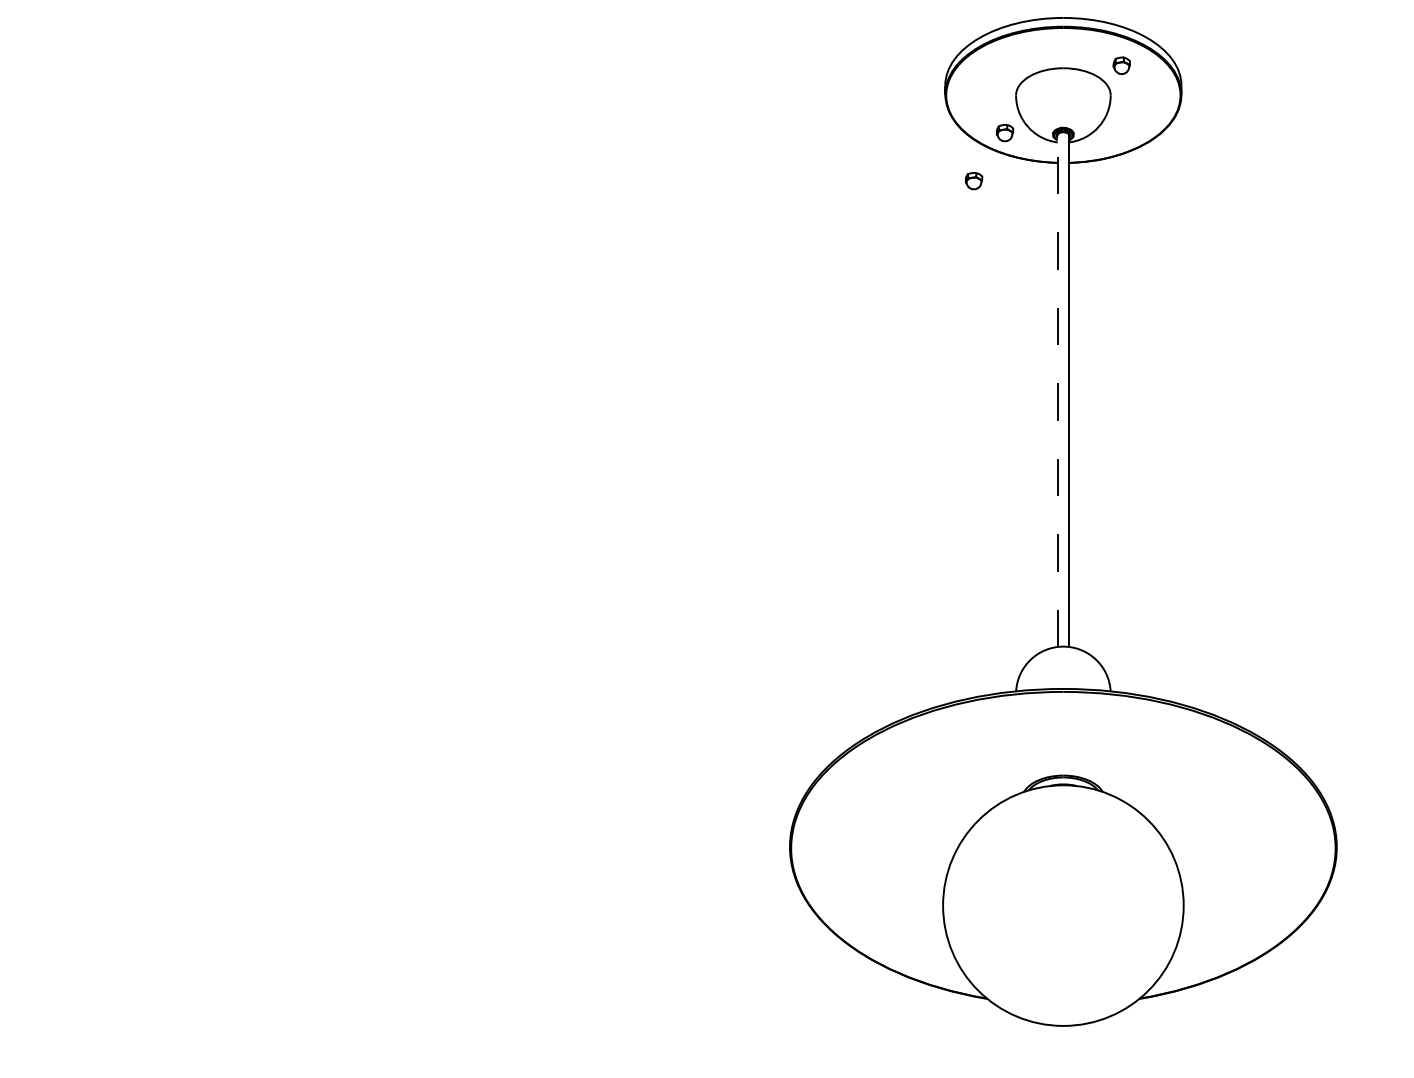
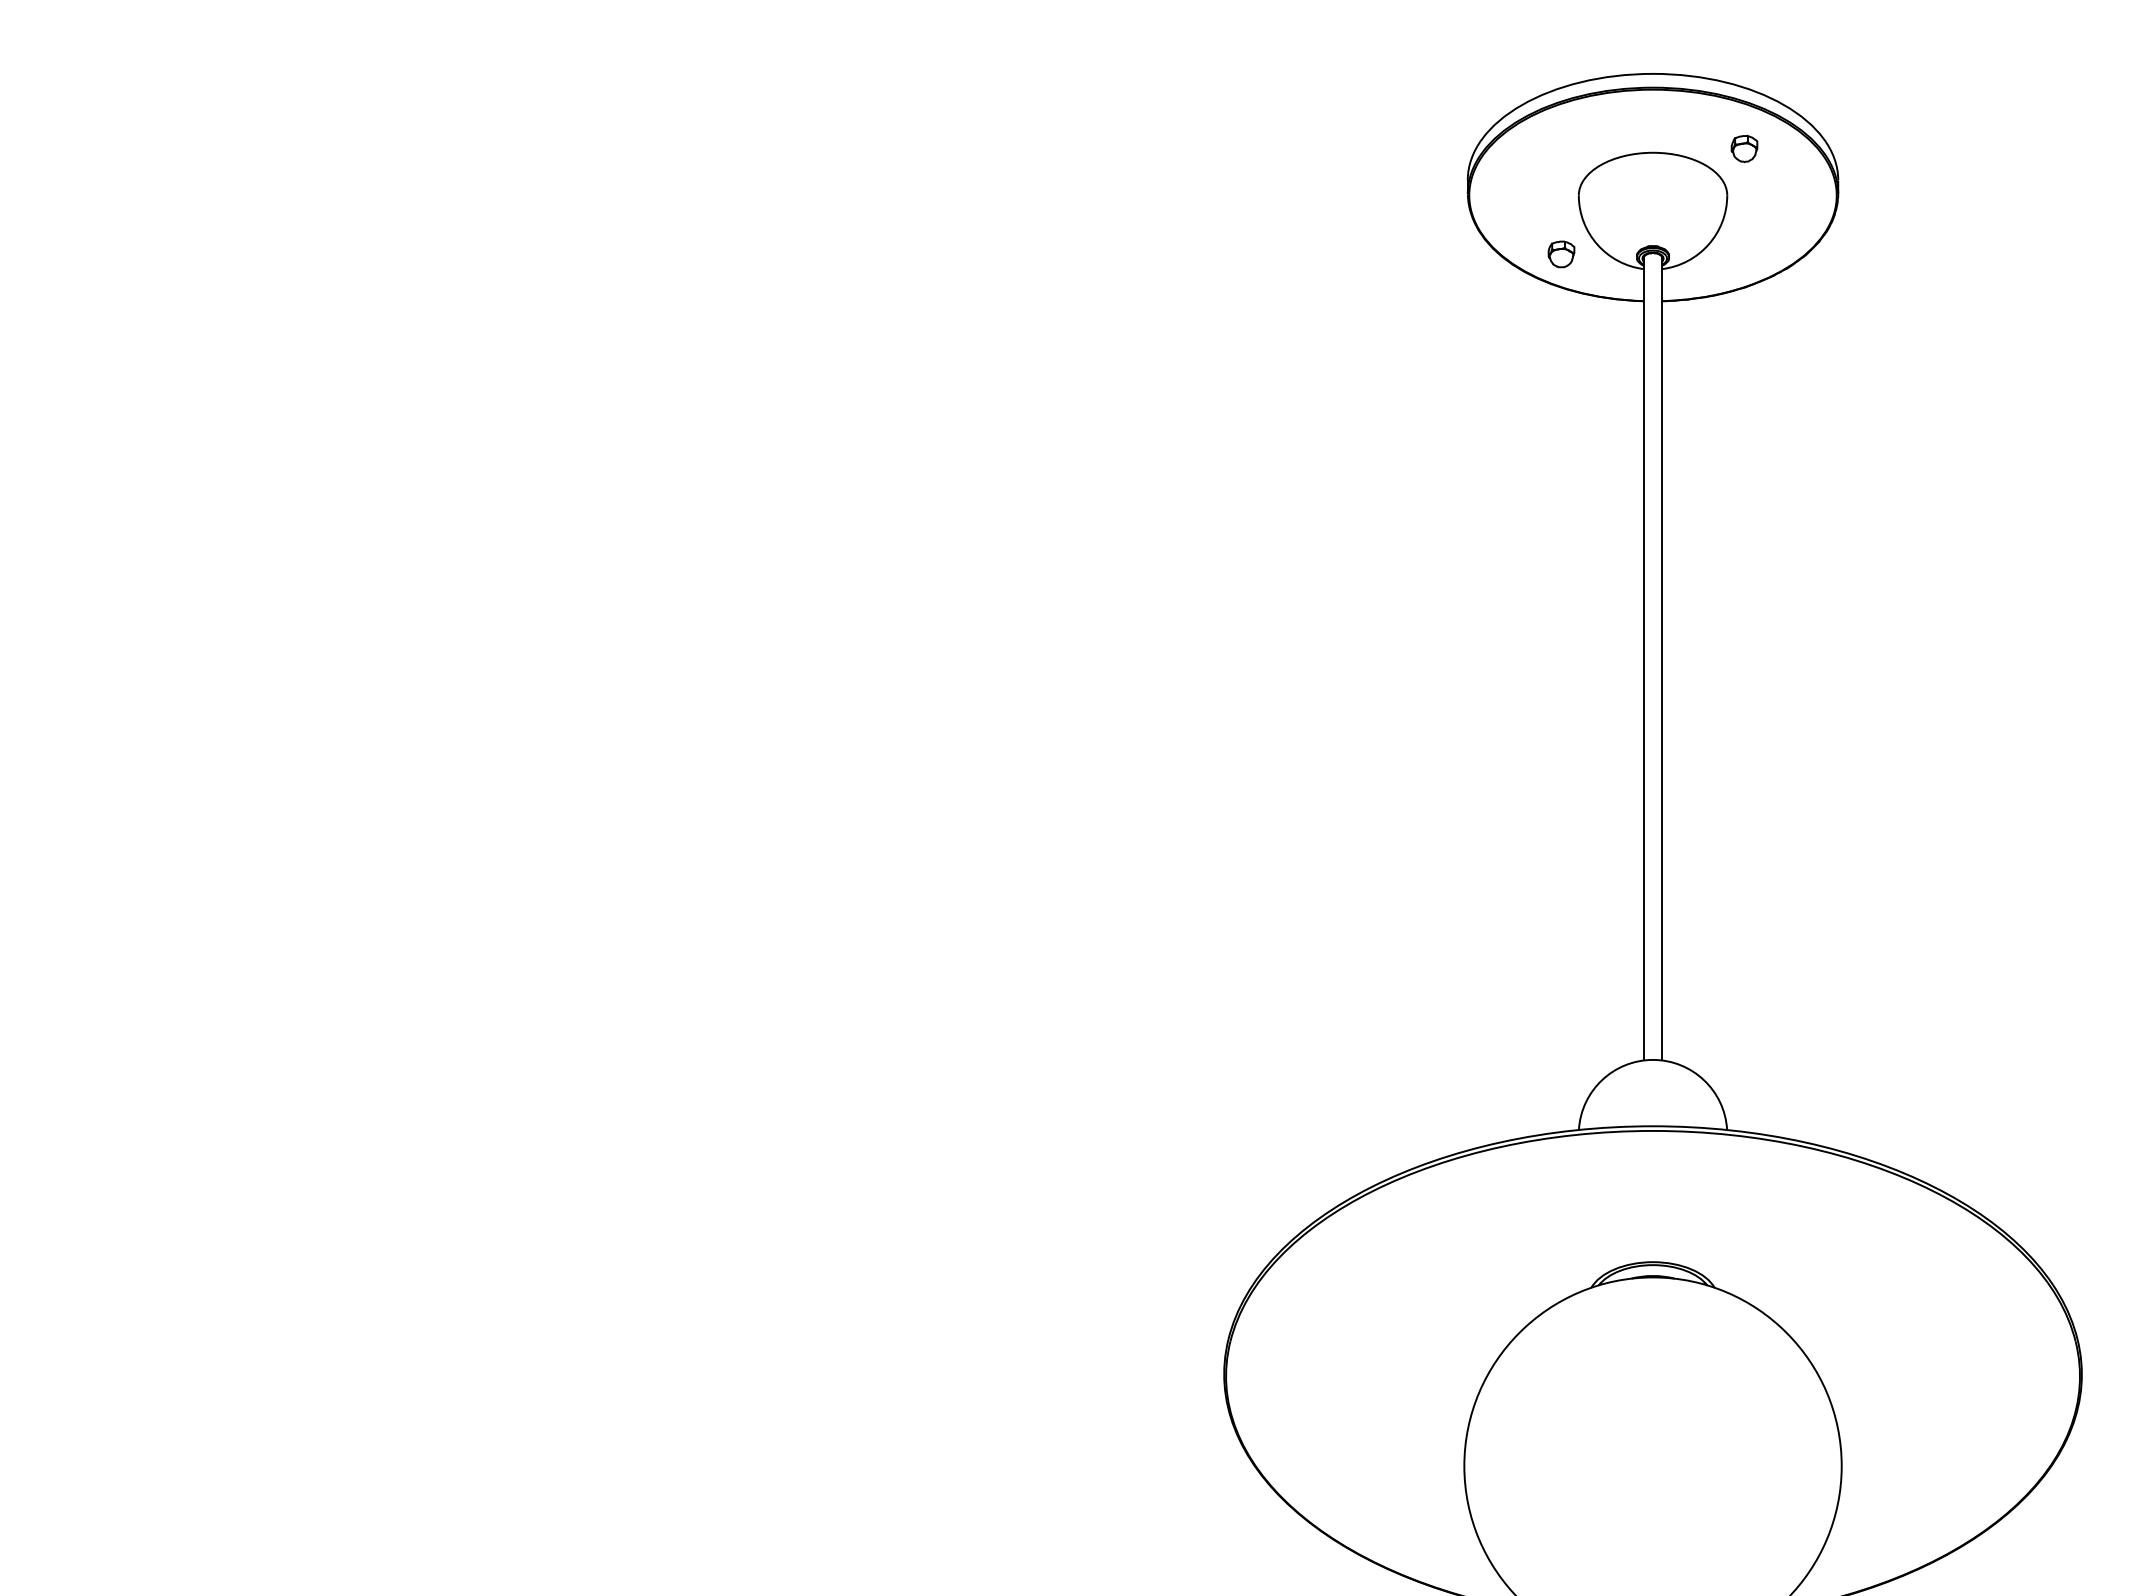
part: (974, 181) -> (1513, 330), removed
line: (1057, 390) -> (1643, 658), dashed -> solid

